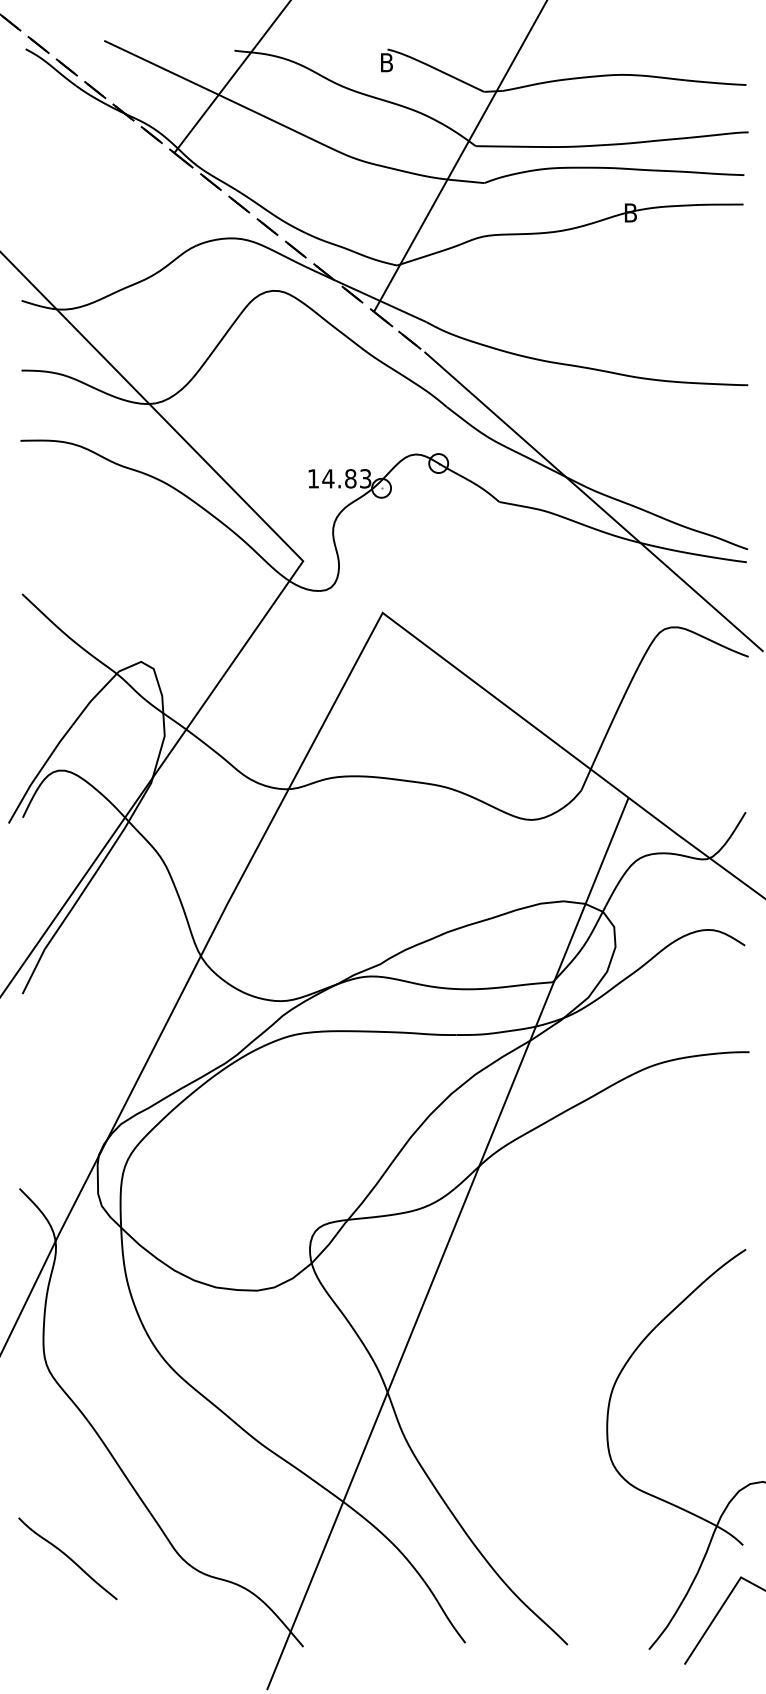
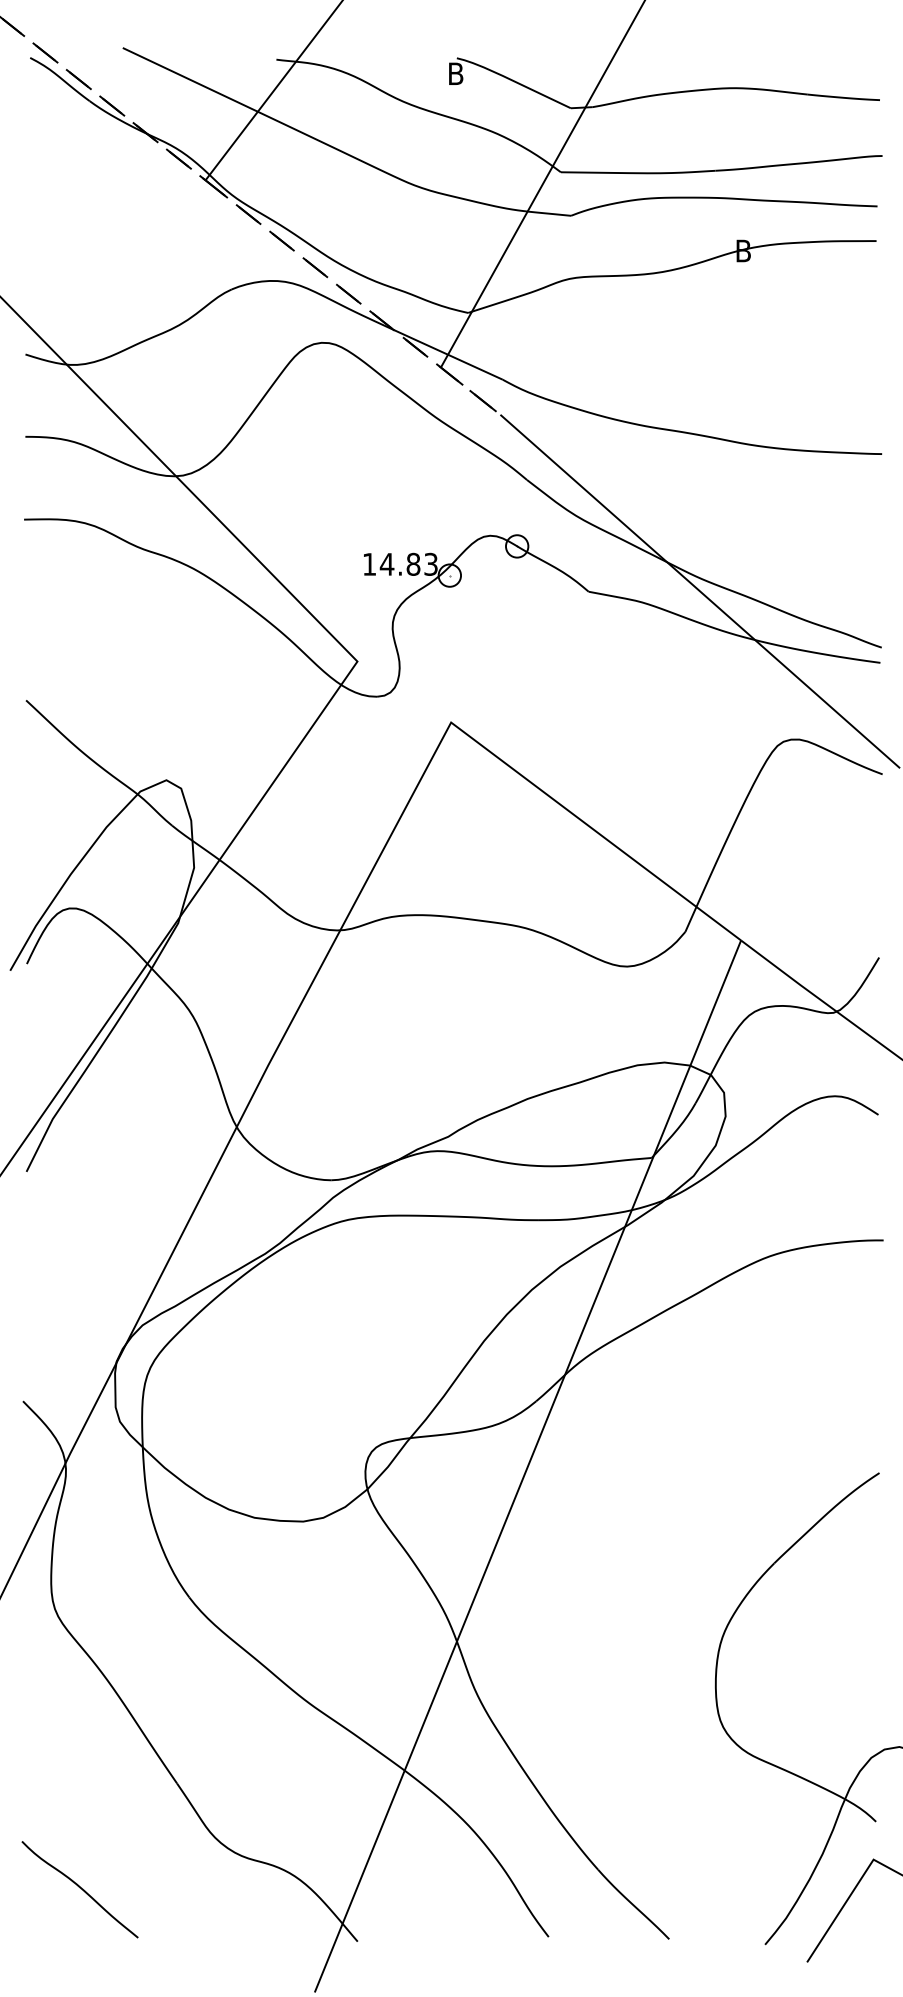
curve: (67, 1557) -> (79, 1888), moved

